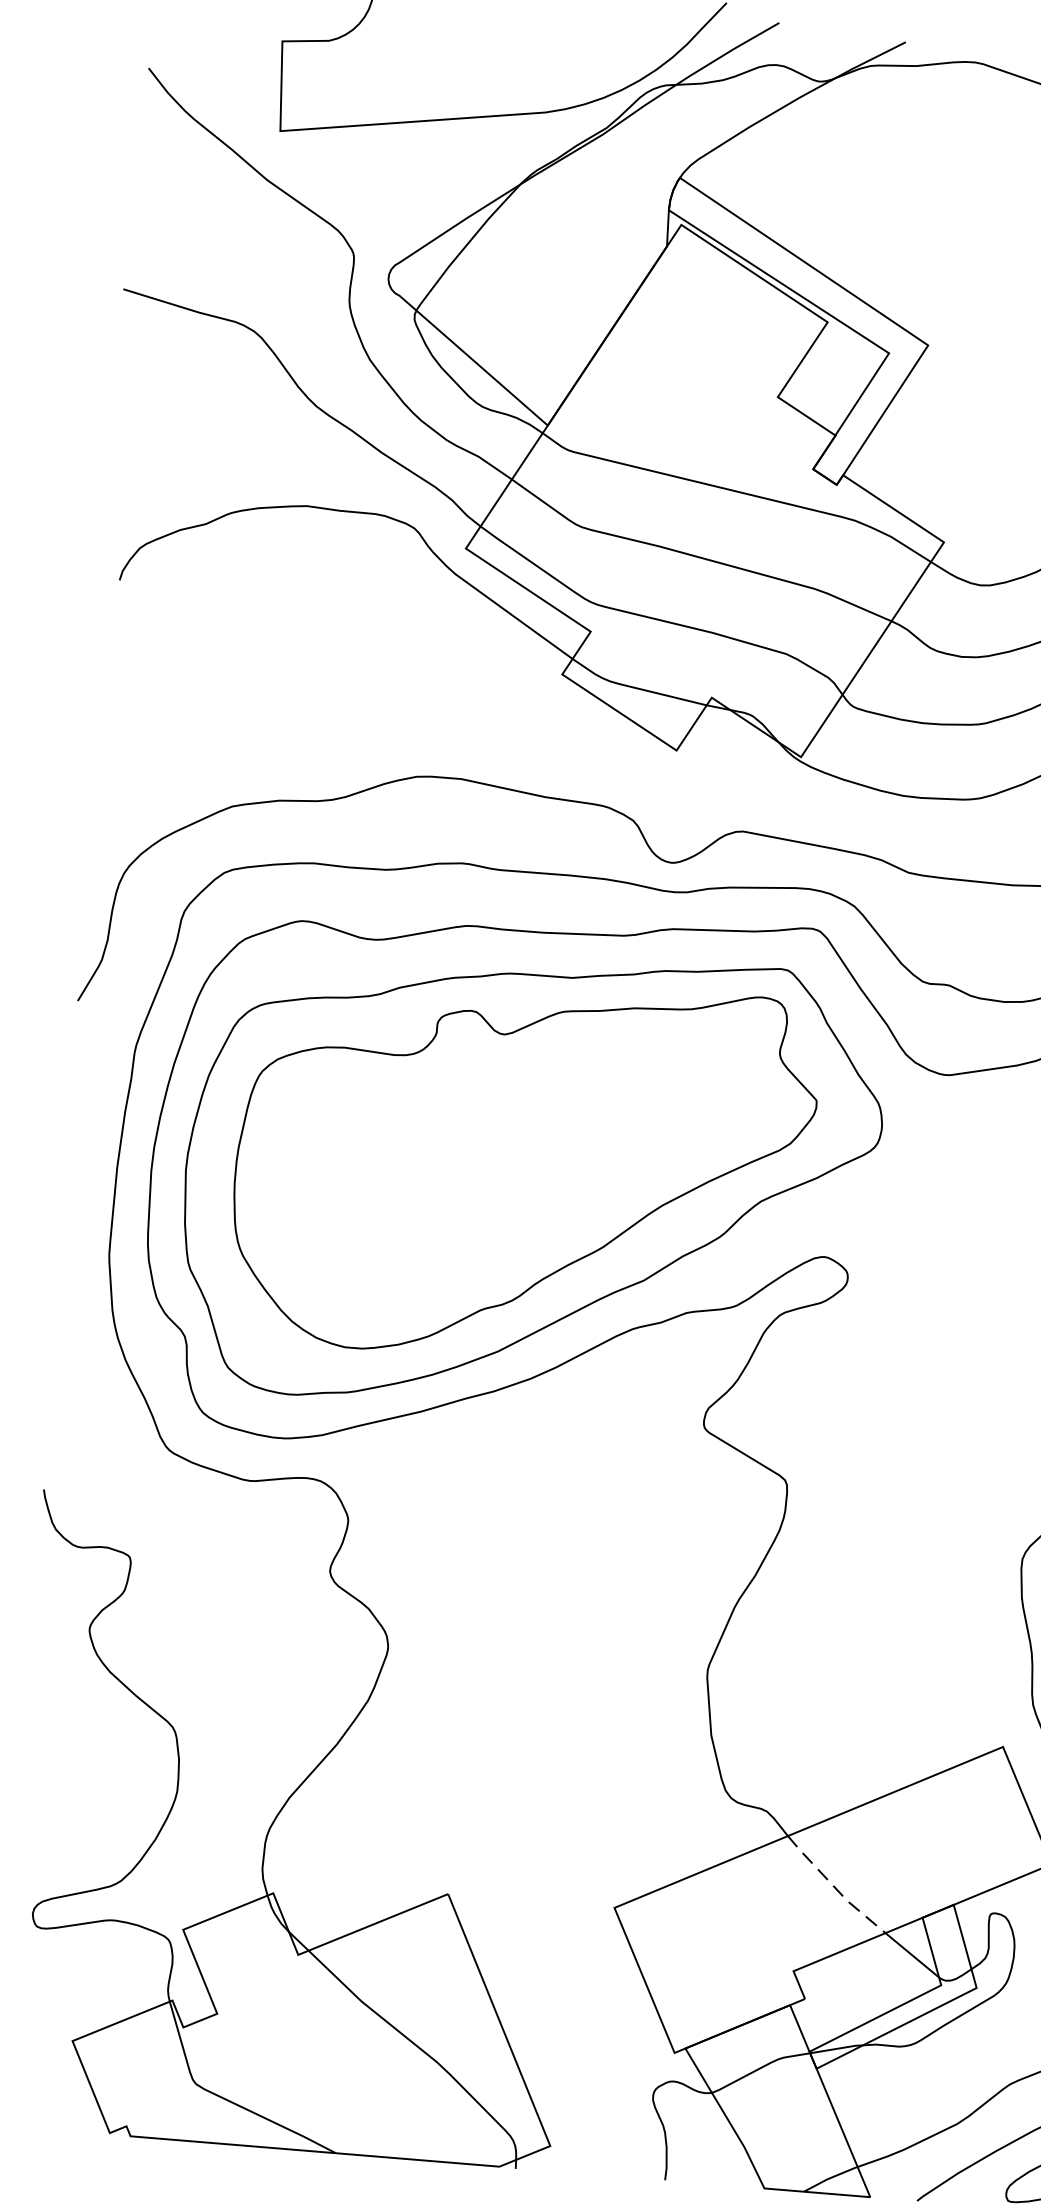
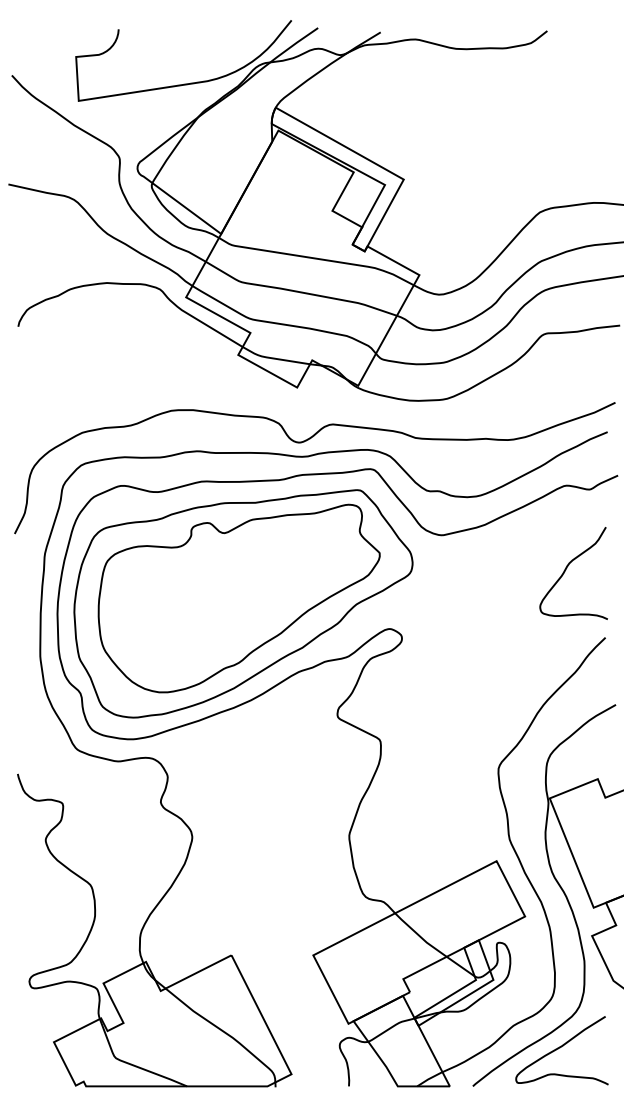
line: (835, 1887) -> (420, 936), dashed -> solid

